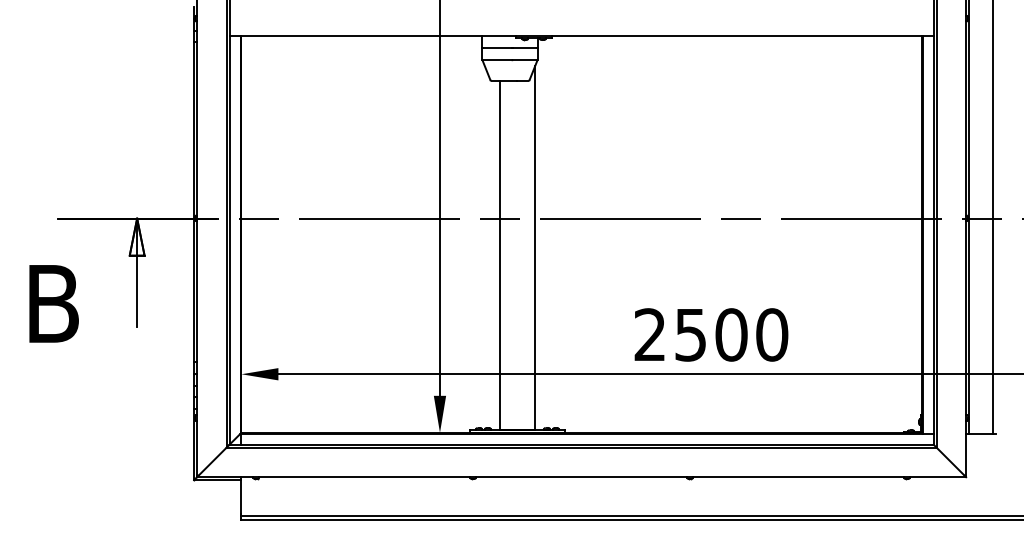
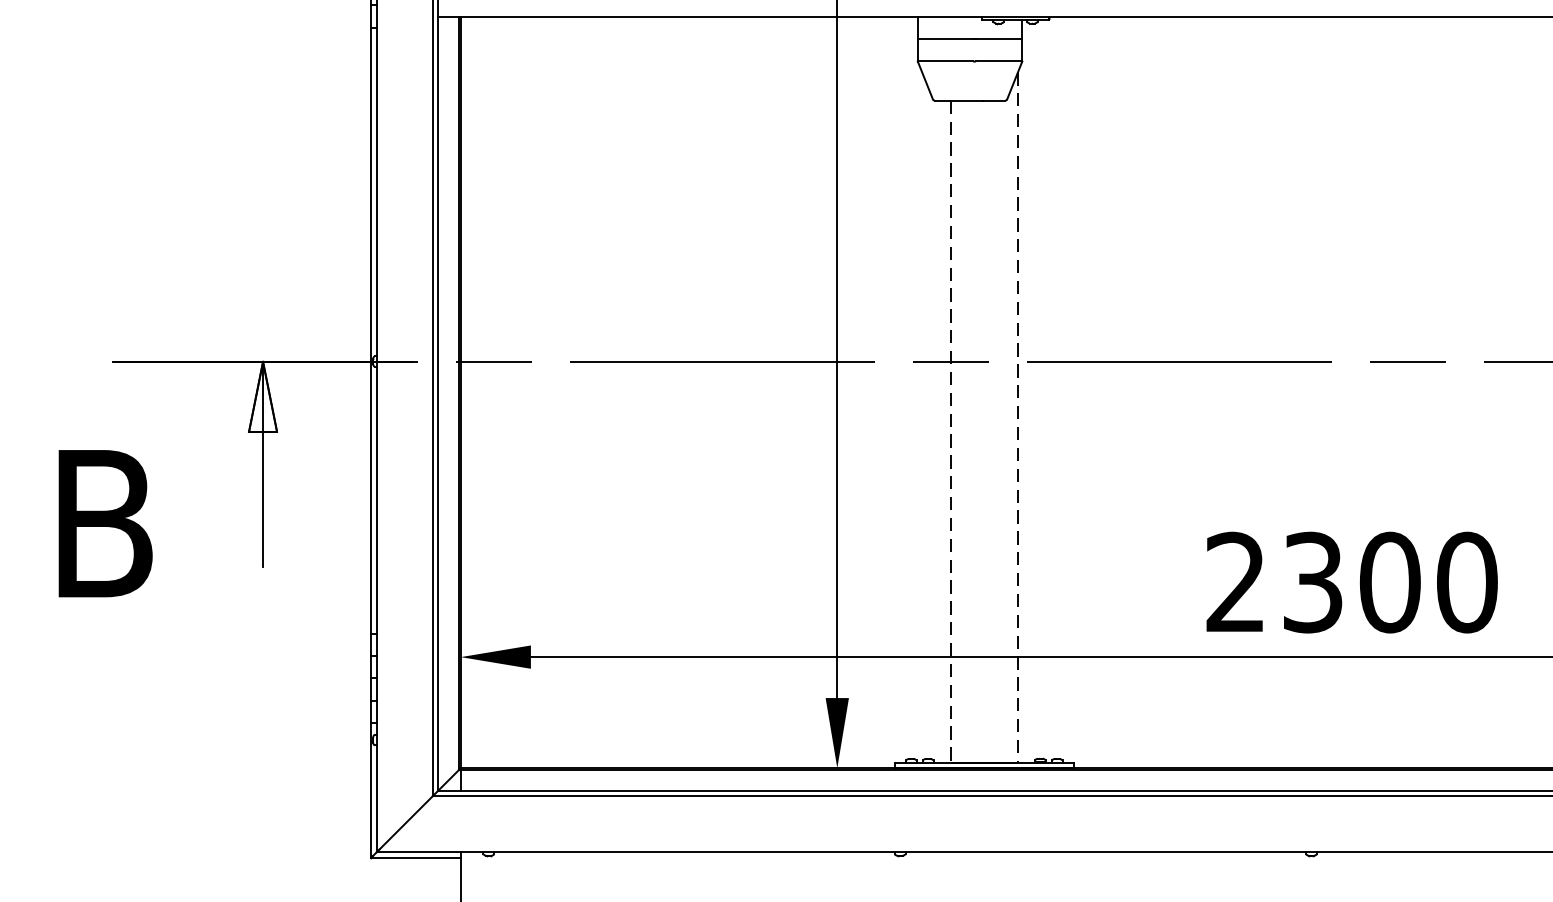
line: (535, 248) -> (1018, 418), solid -> dashed
line: (499, 255) -> (950, 431), solid -> dashed
text: (690, 334) -> (1312, 581), 2500 -> 2300

